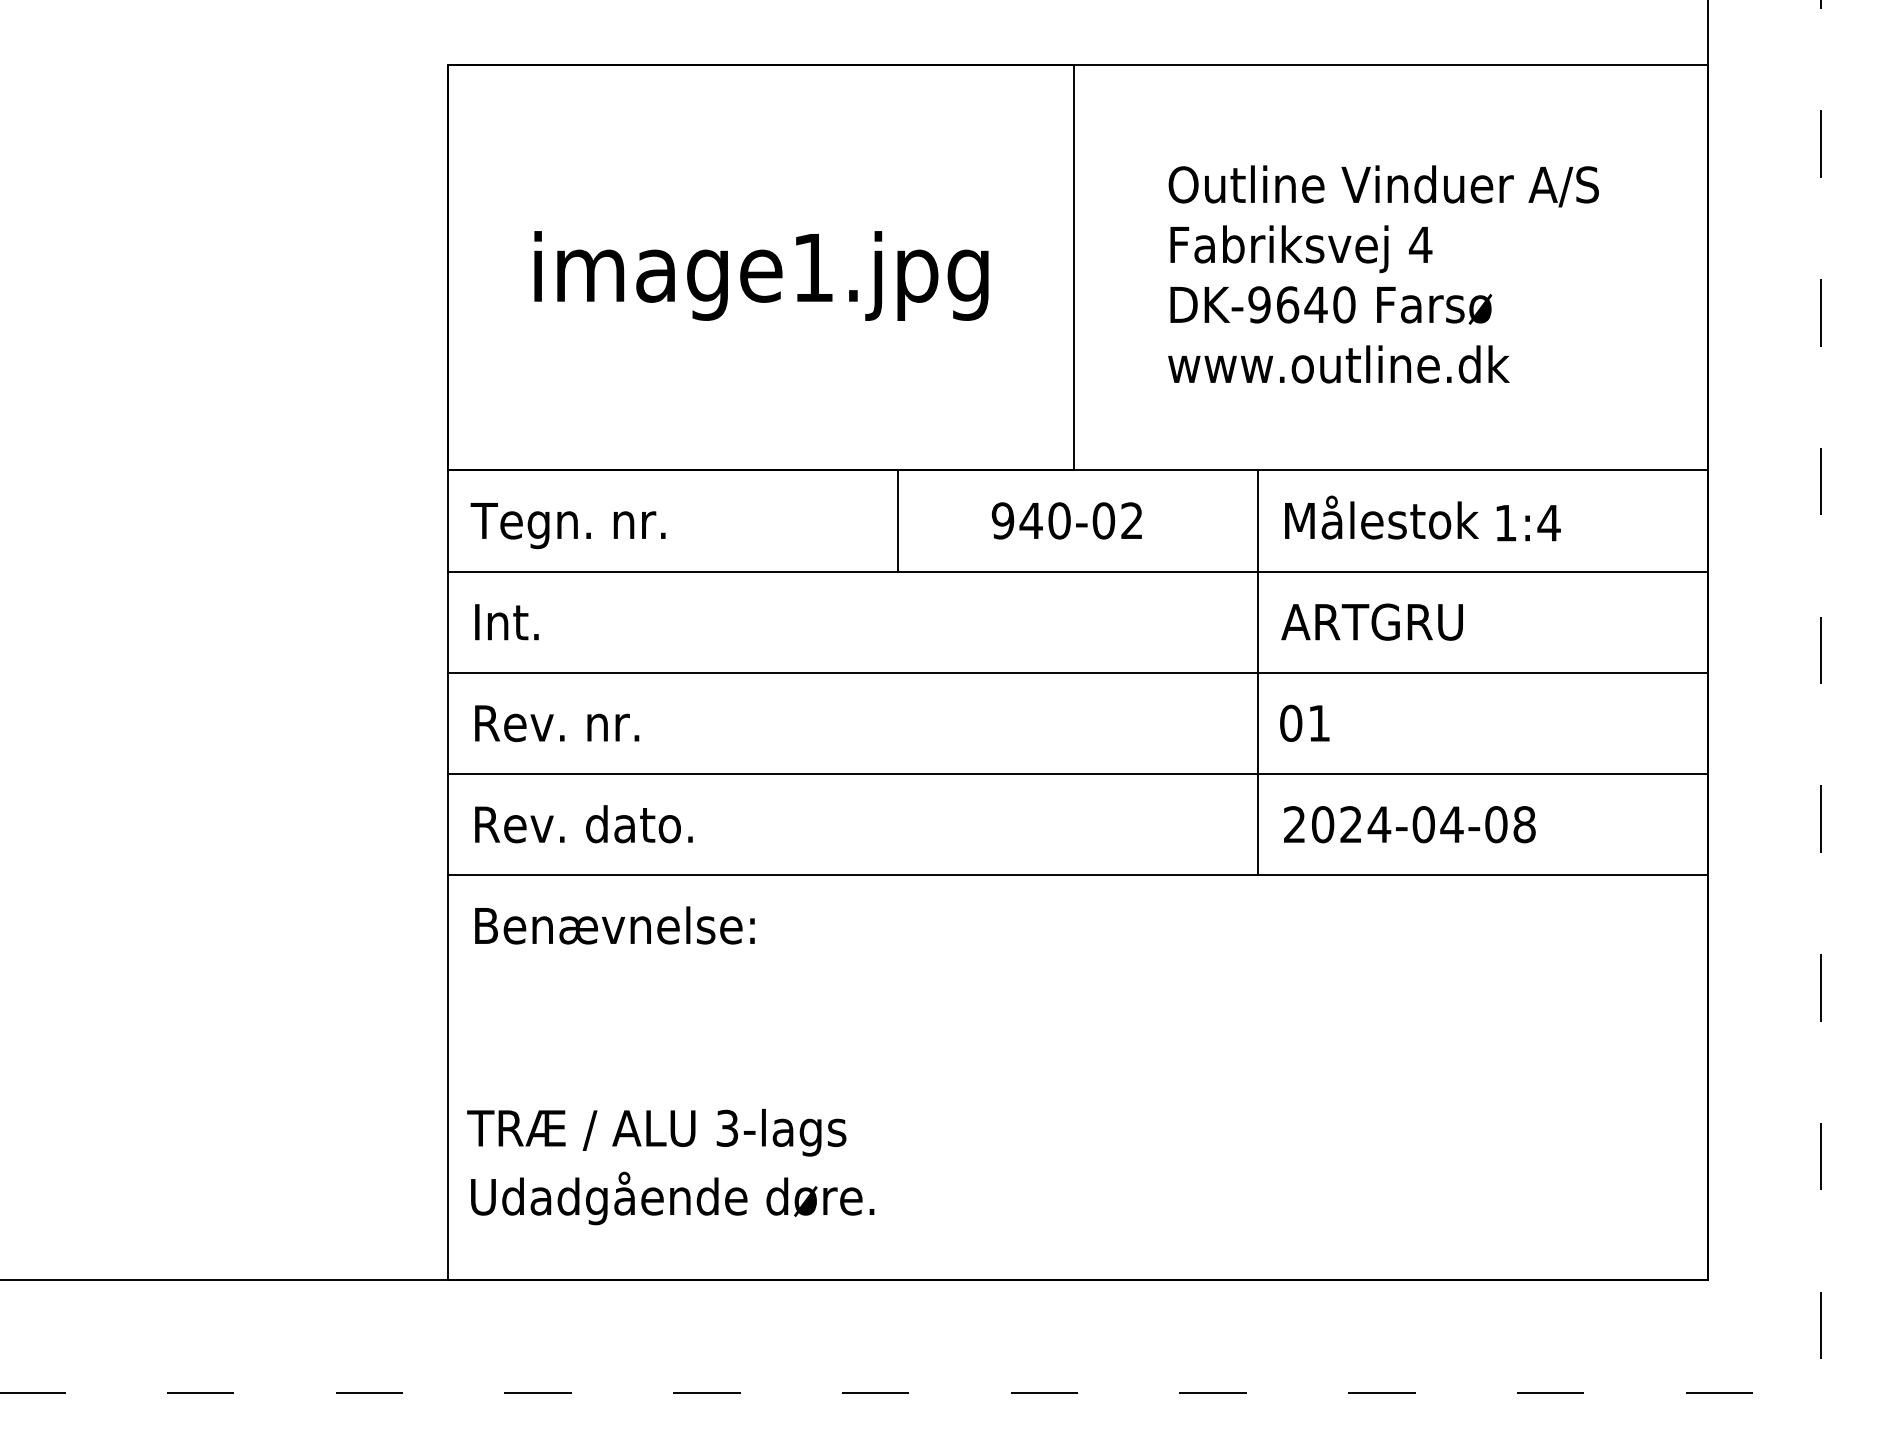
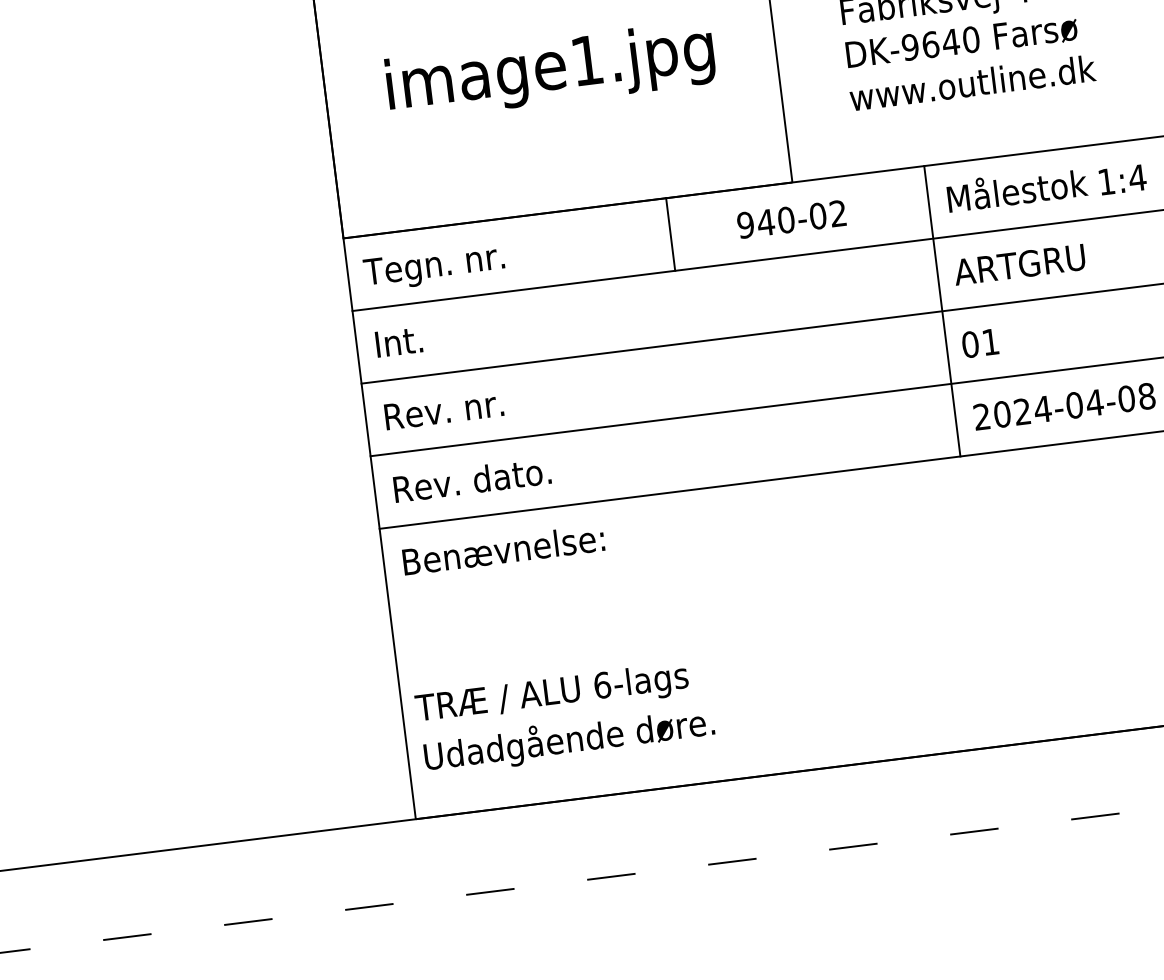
text: (727, 1128) -> (602, 685), 3-lags -> 6-lags

